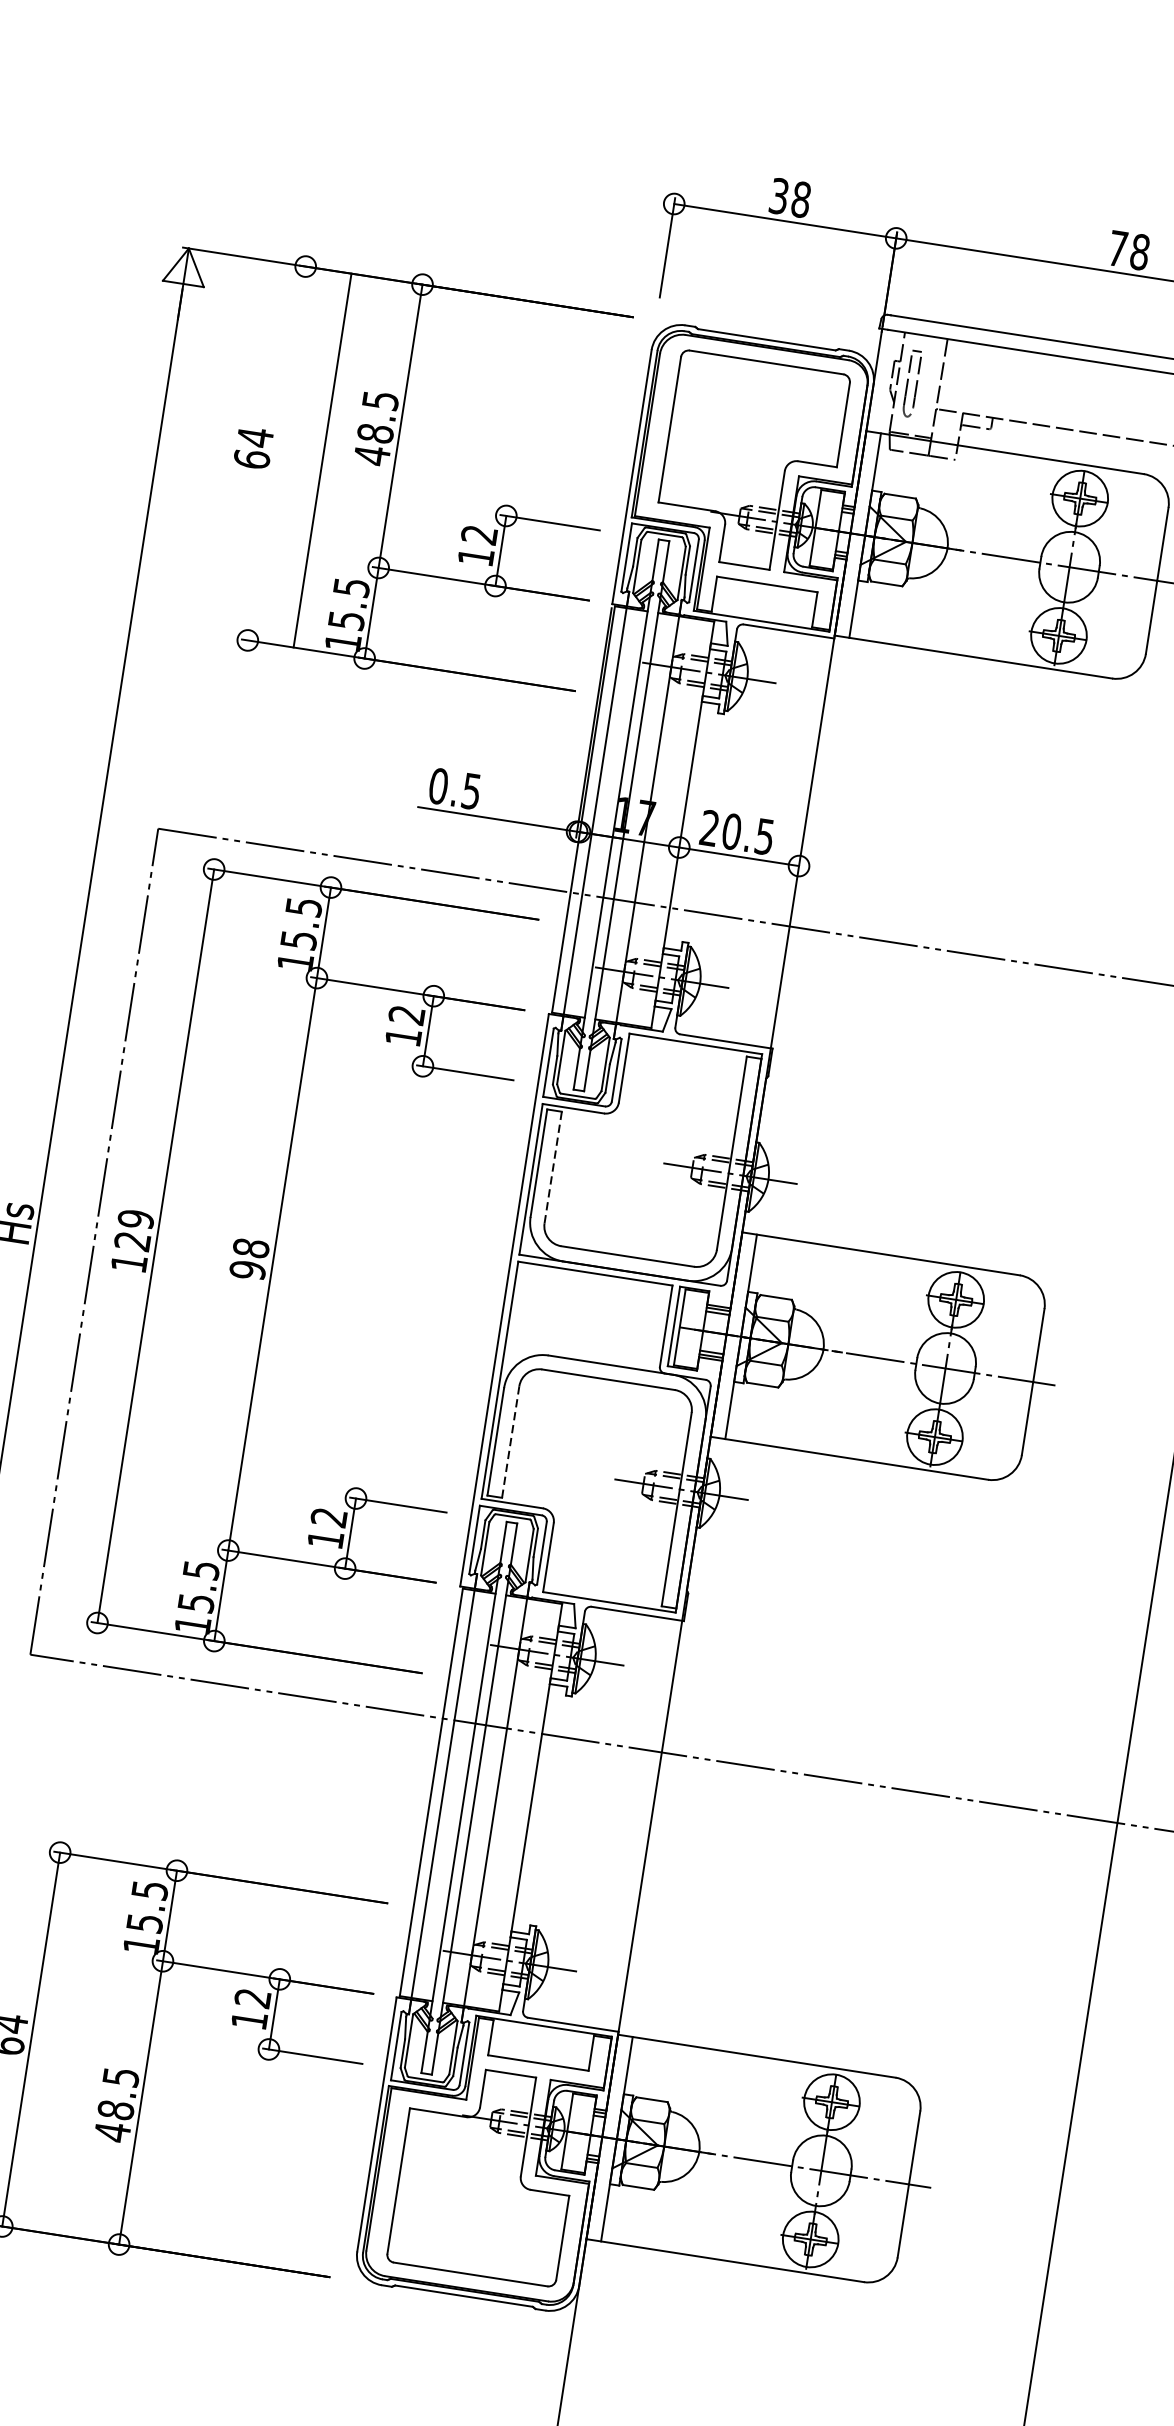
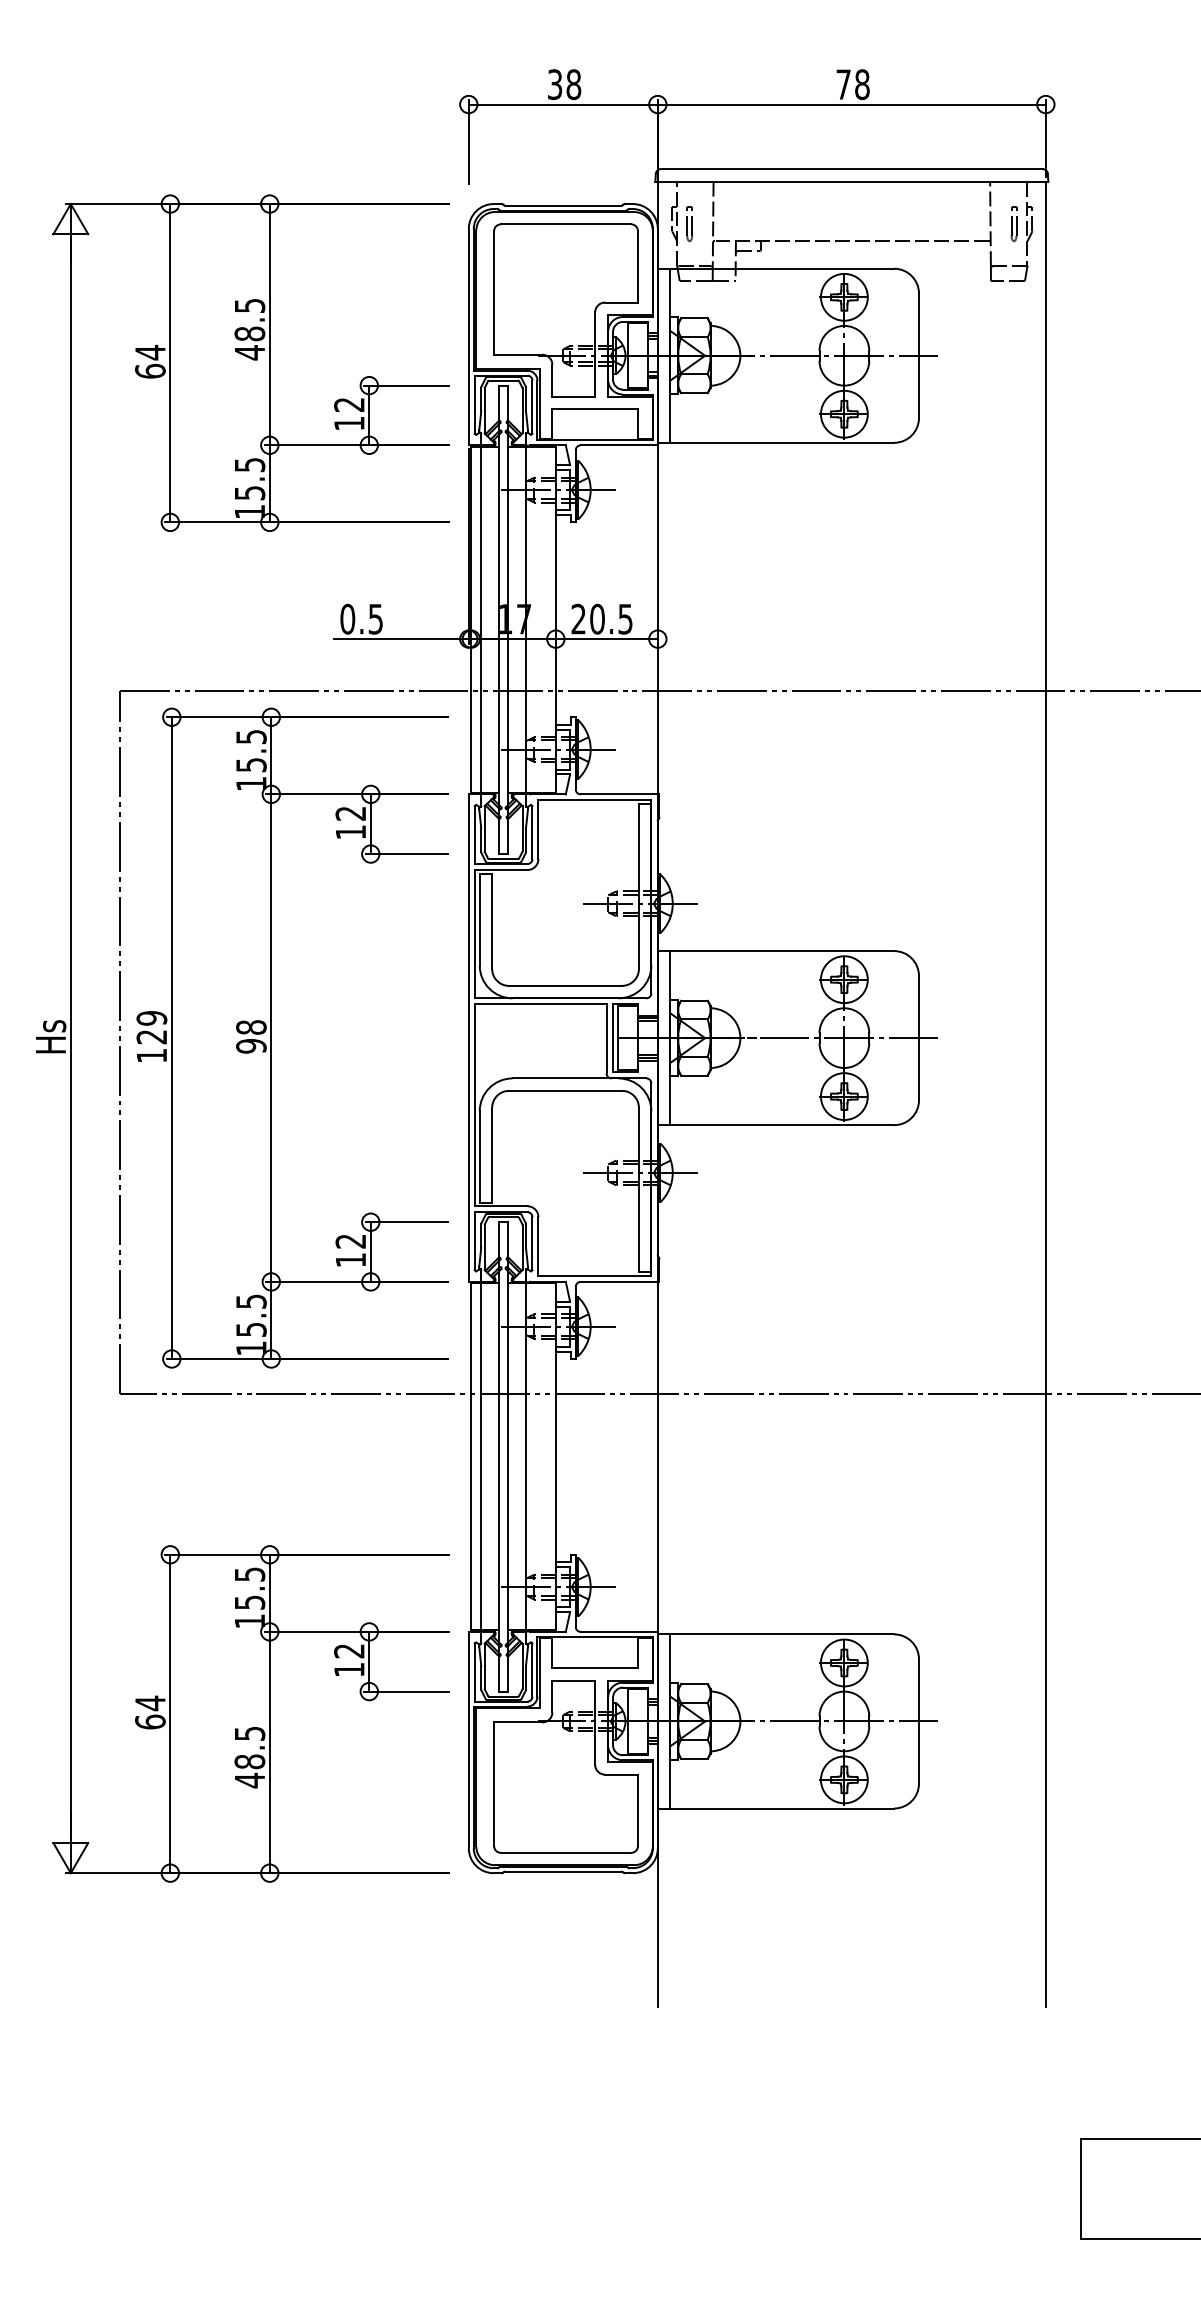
part: (911, 384) -> (689, 224), size x0.62
line: (322, 460) -> (170, 363), moved
line: (553, 1167) -> (492, 921), dashed -> solid
line: (511, 1442) -> (492, 1155), dashed -> solid

